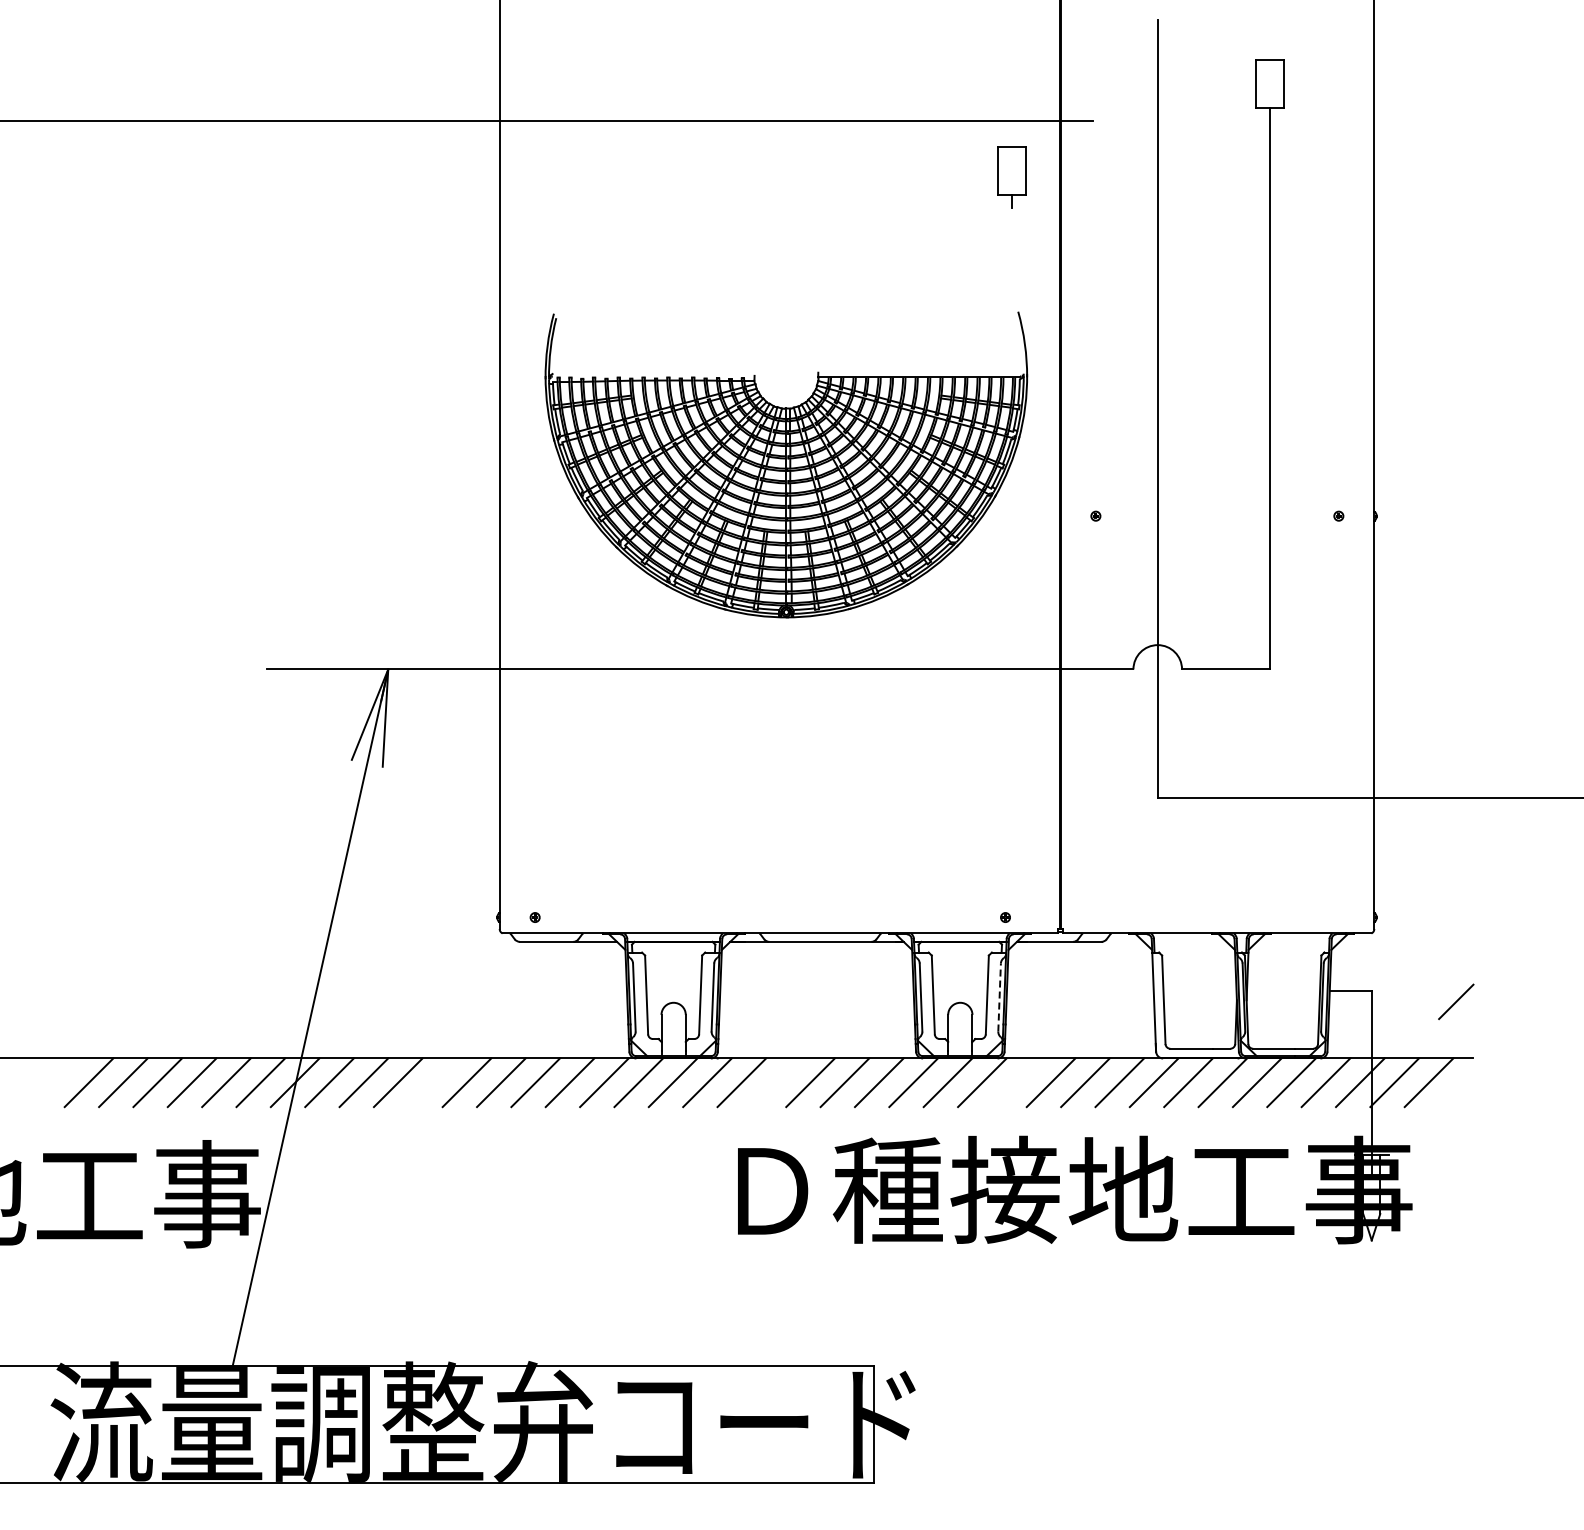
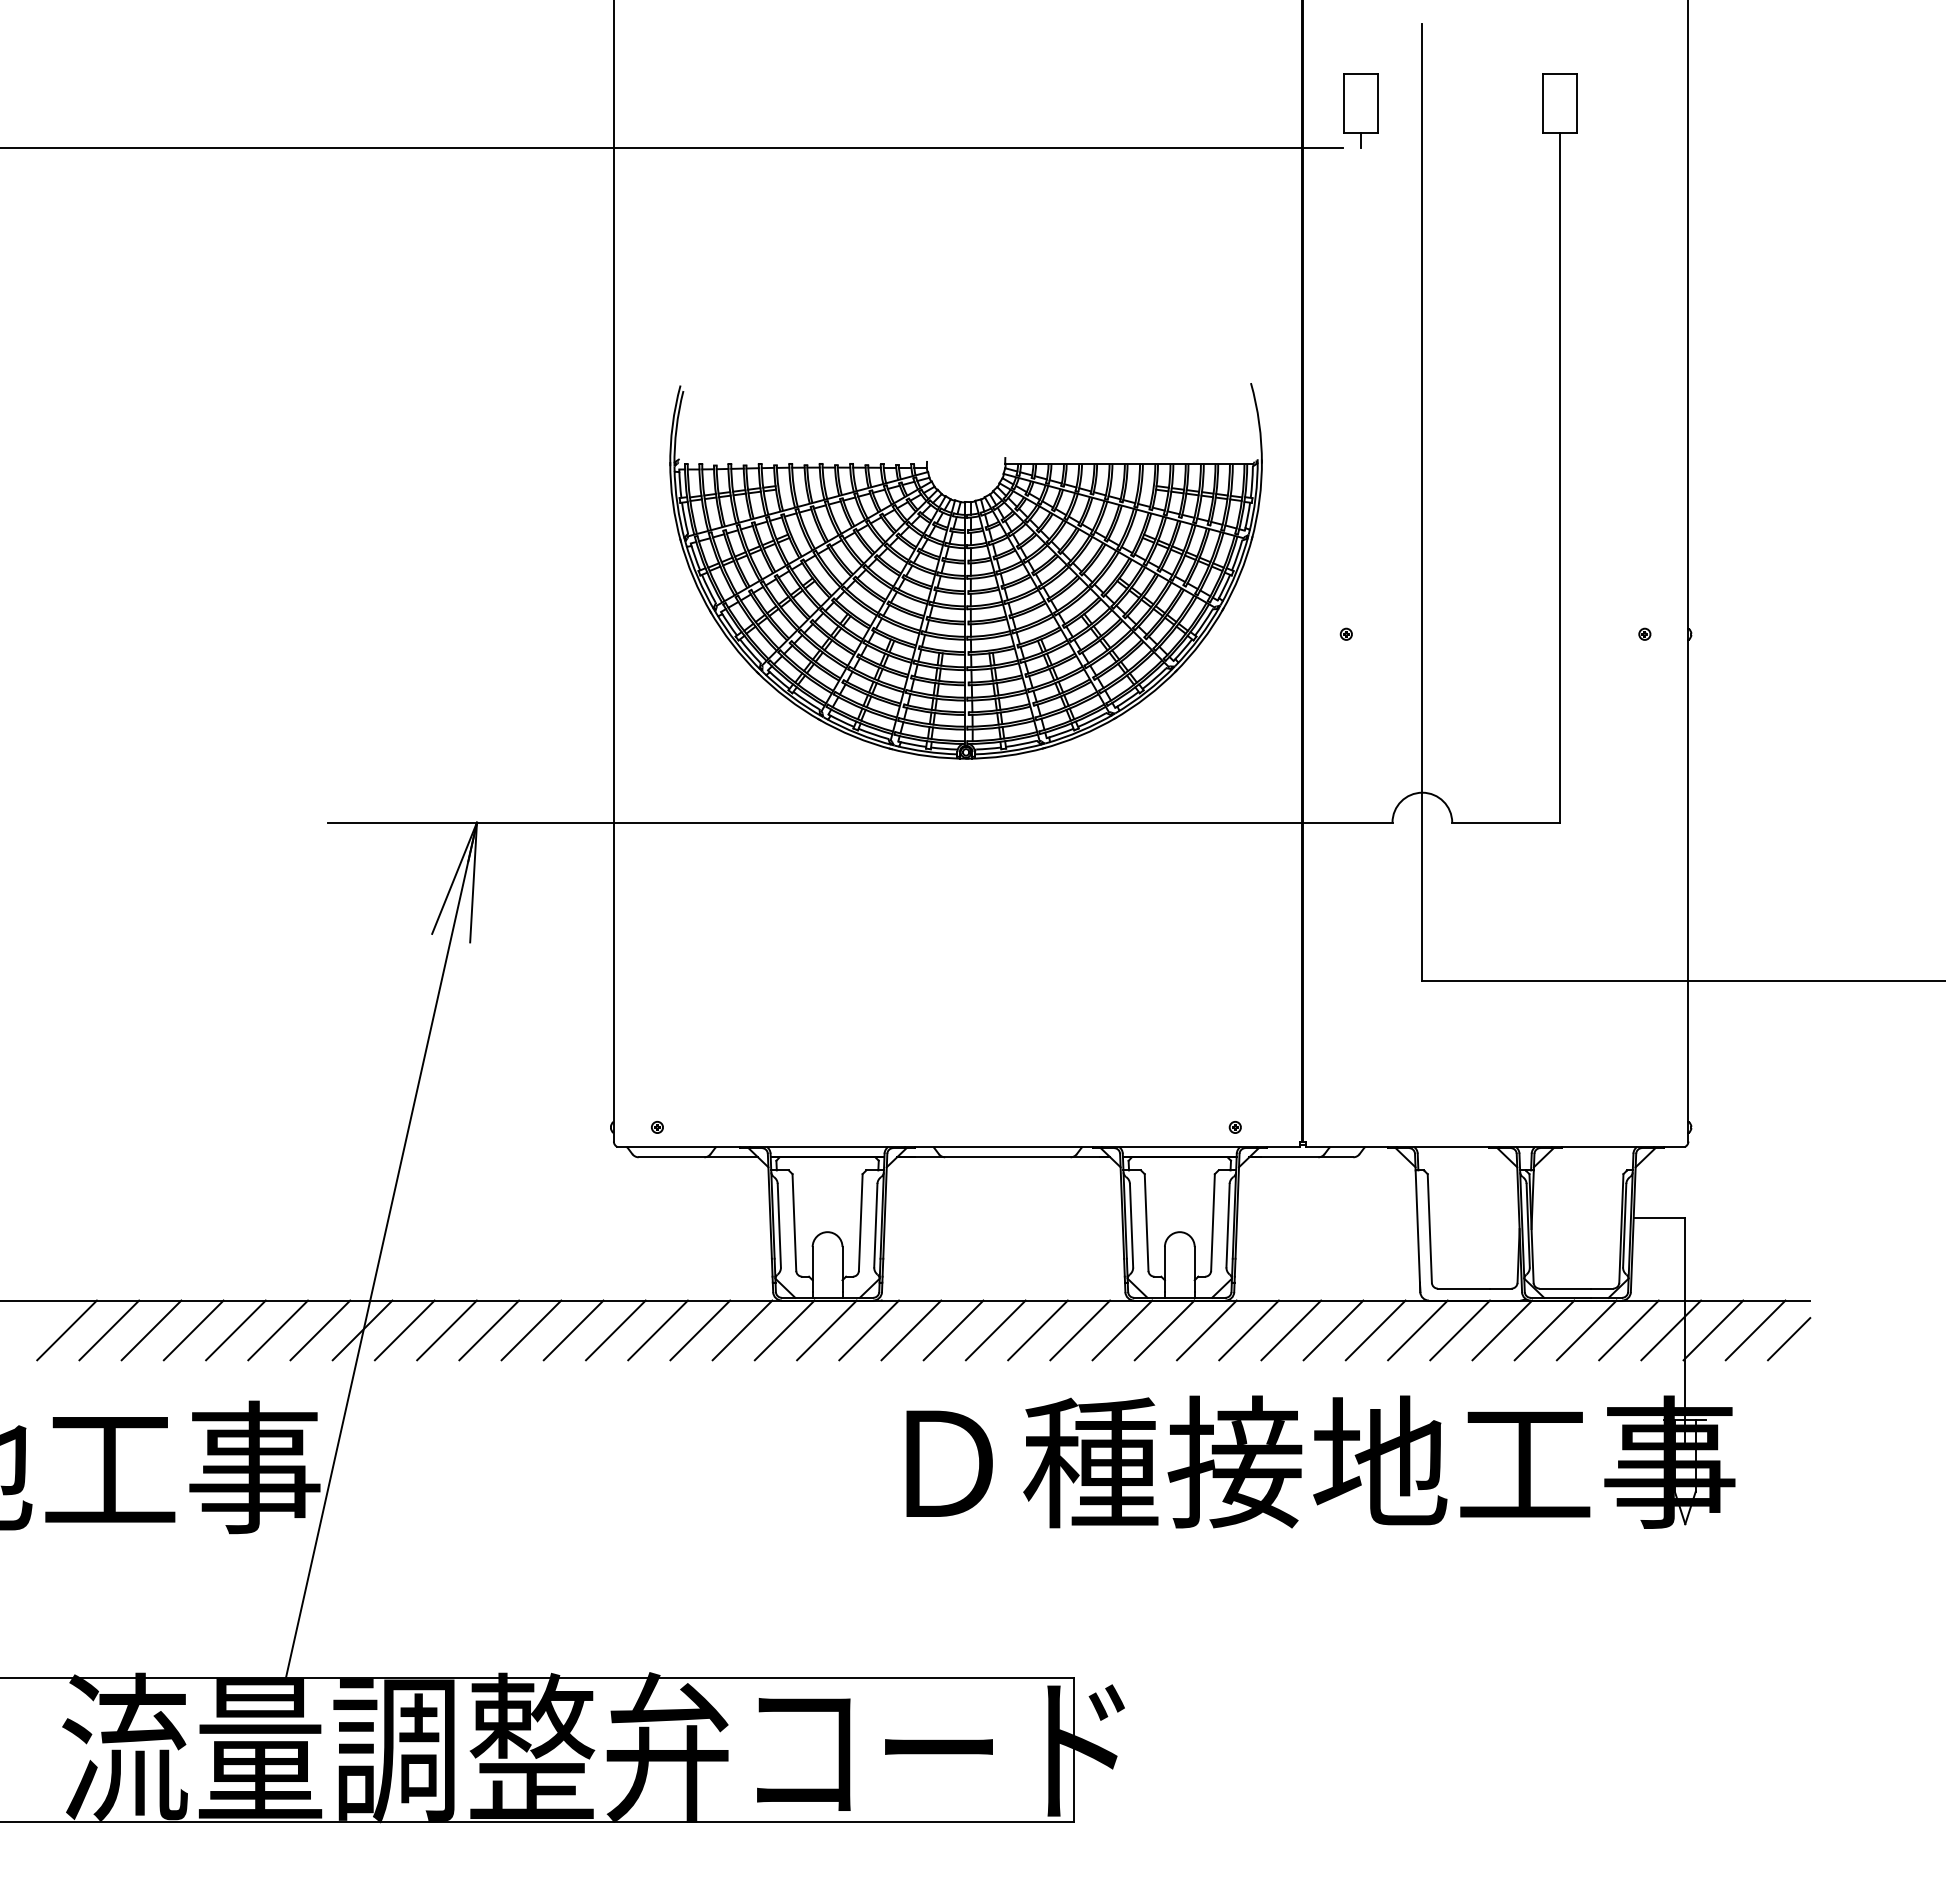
part: (1011, 177) -> (1360, 111), moved
line: (999, 997) -> (1227, 1225), dashed -> solid
line: (1456, 1001) -> (1789, 1338), moved
line: (54, 1082) -> (66, 1330), added
line: (432, 1082) -> (531, 1330), added
line: (775, 1082) -> (952, 1330), added
line: (1016, 1082) -> (1248, 1330), added

